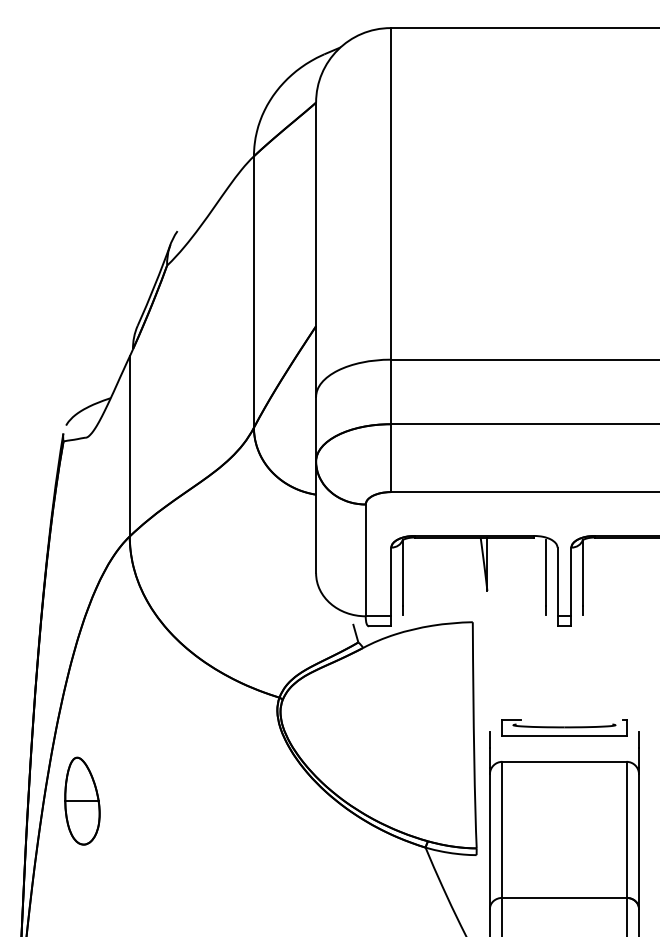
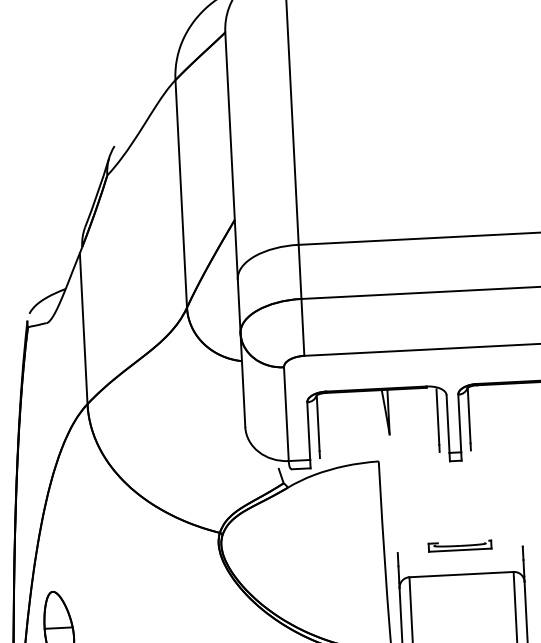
part: (564, 727) -> (460, 545), size x0.6

